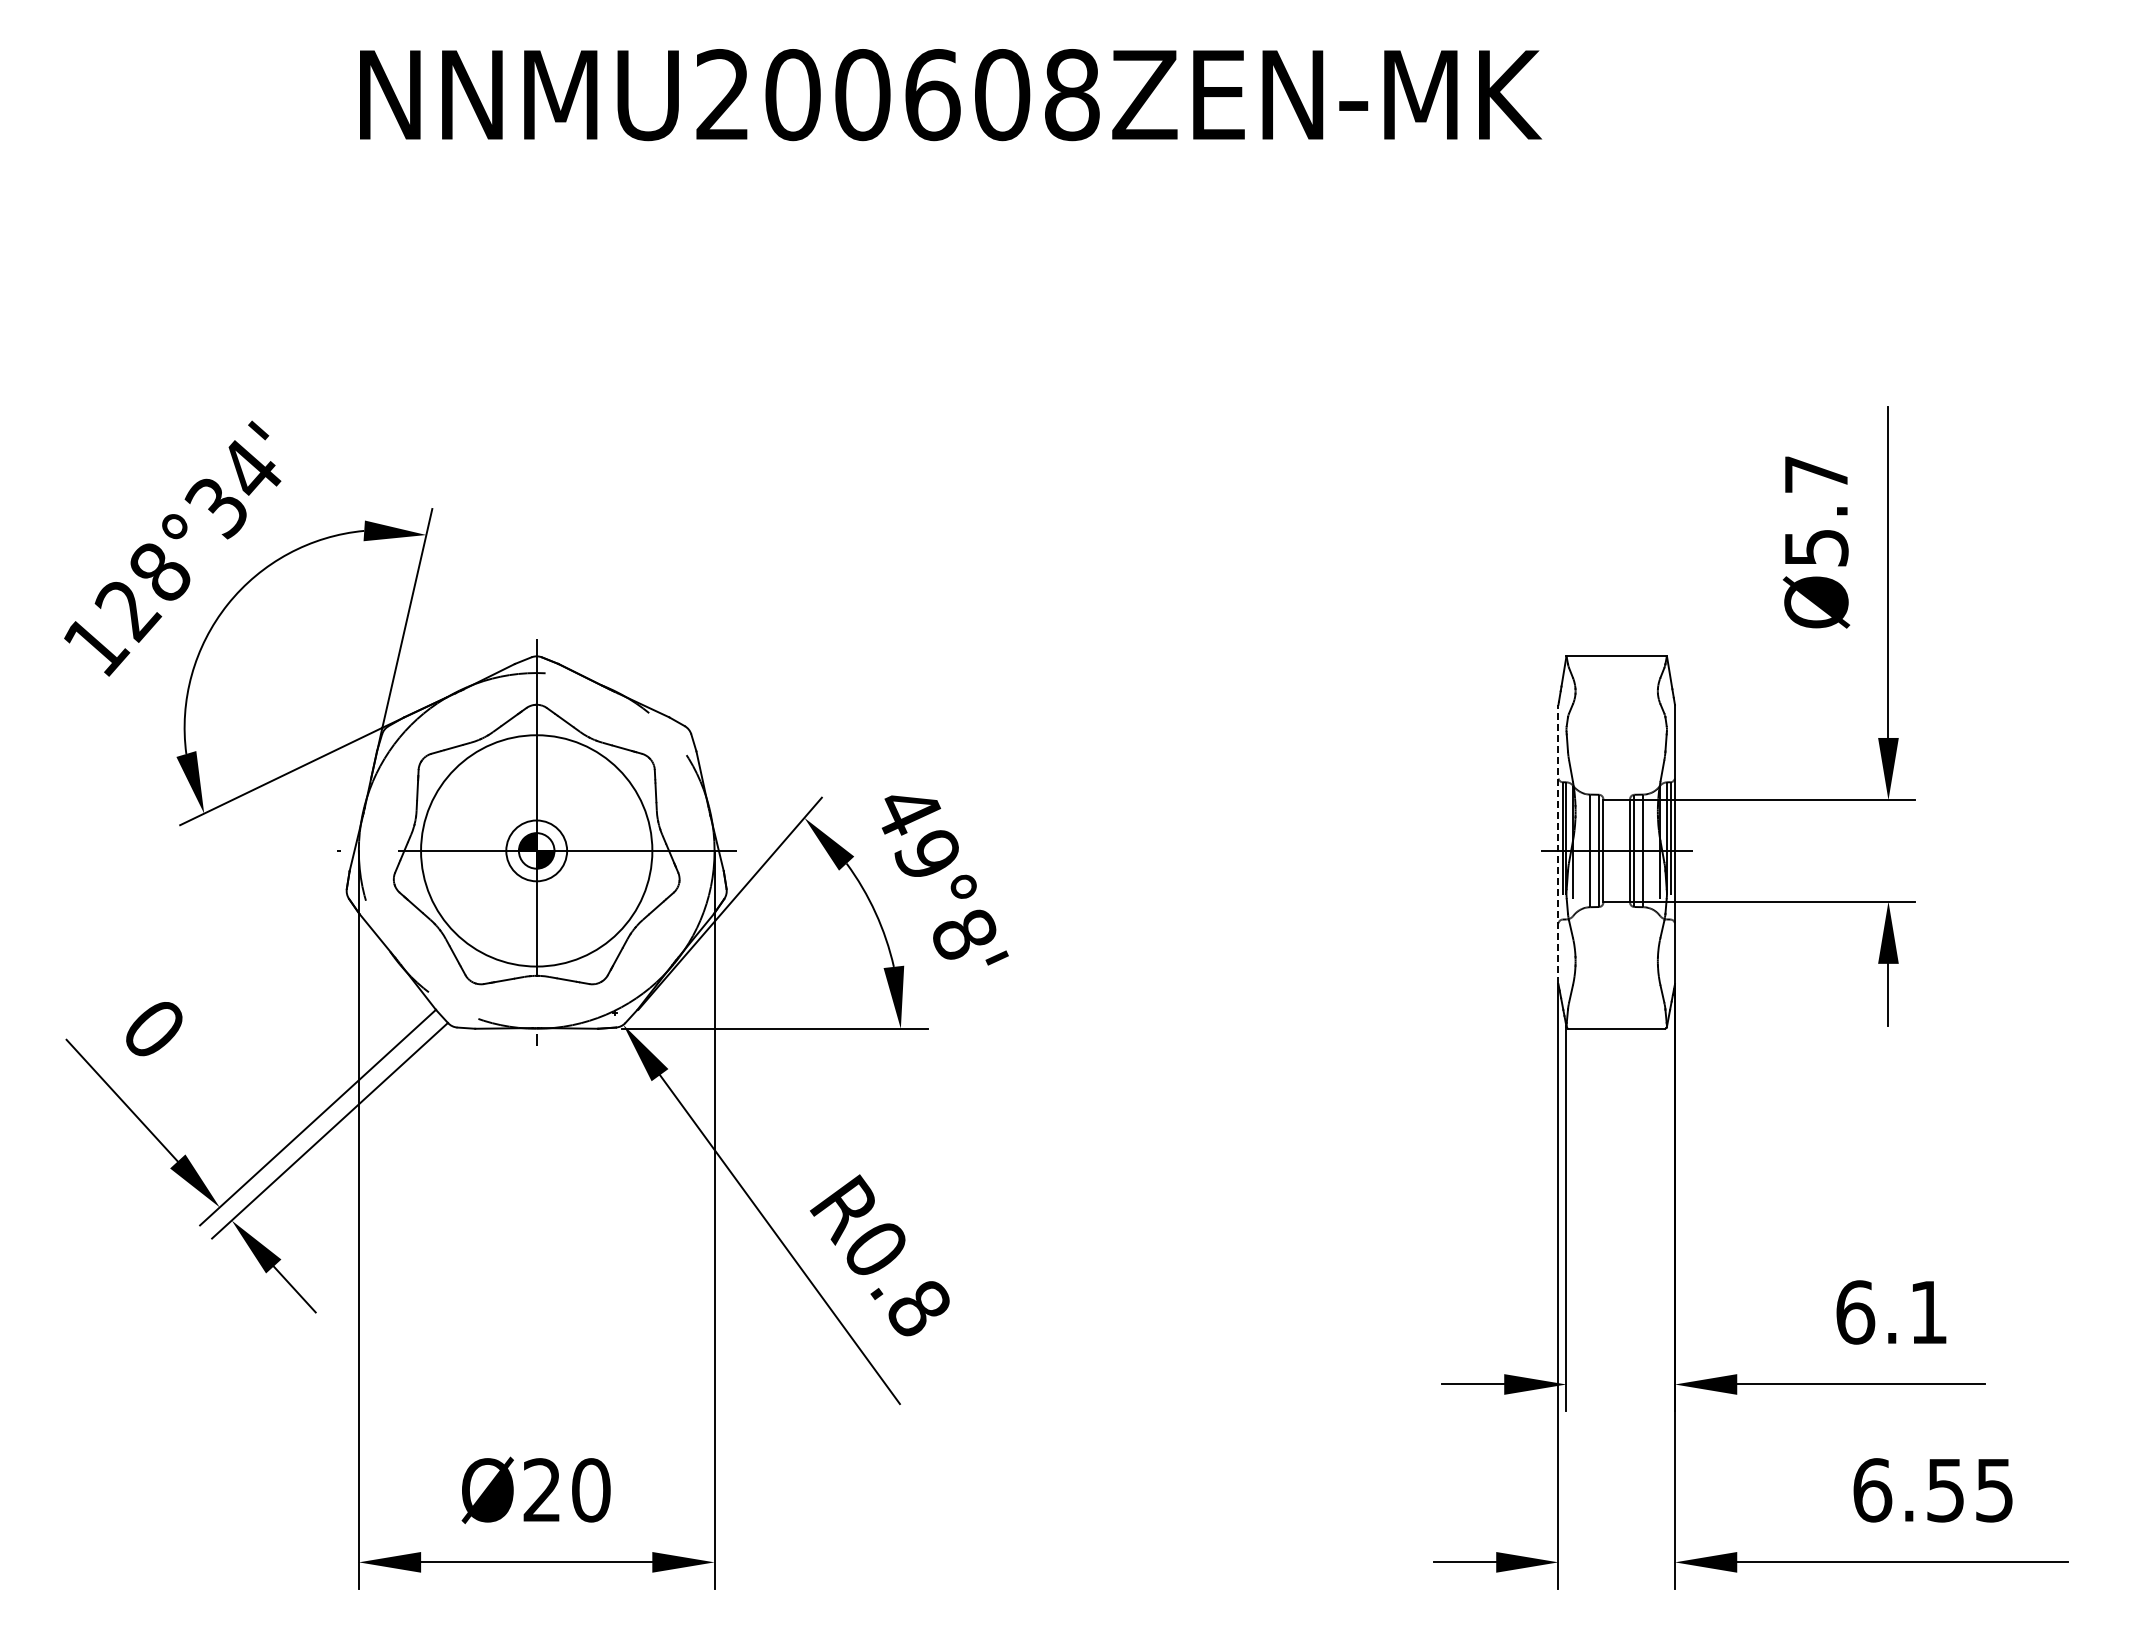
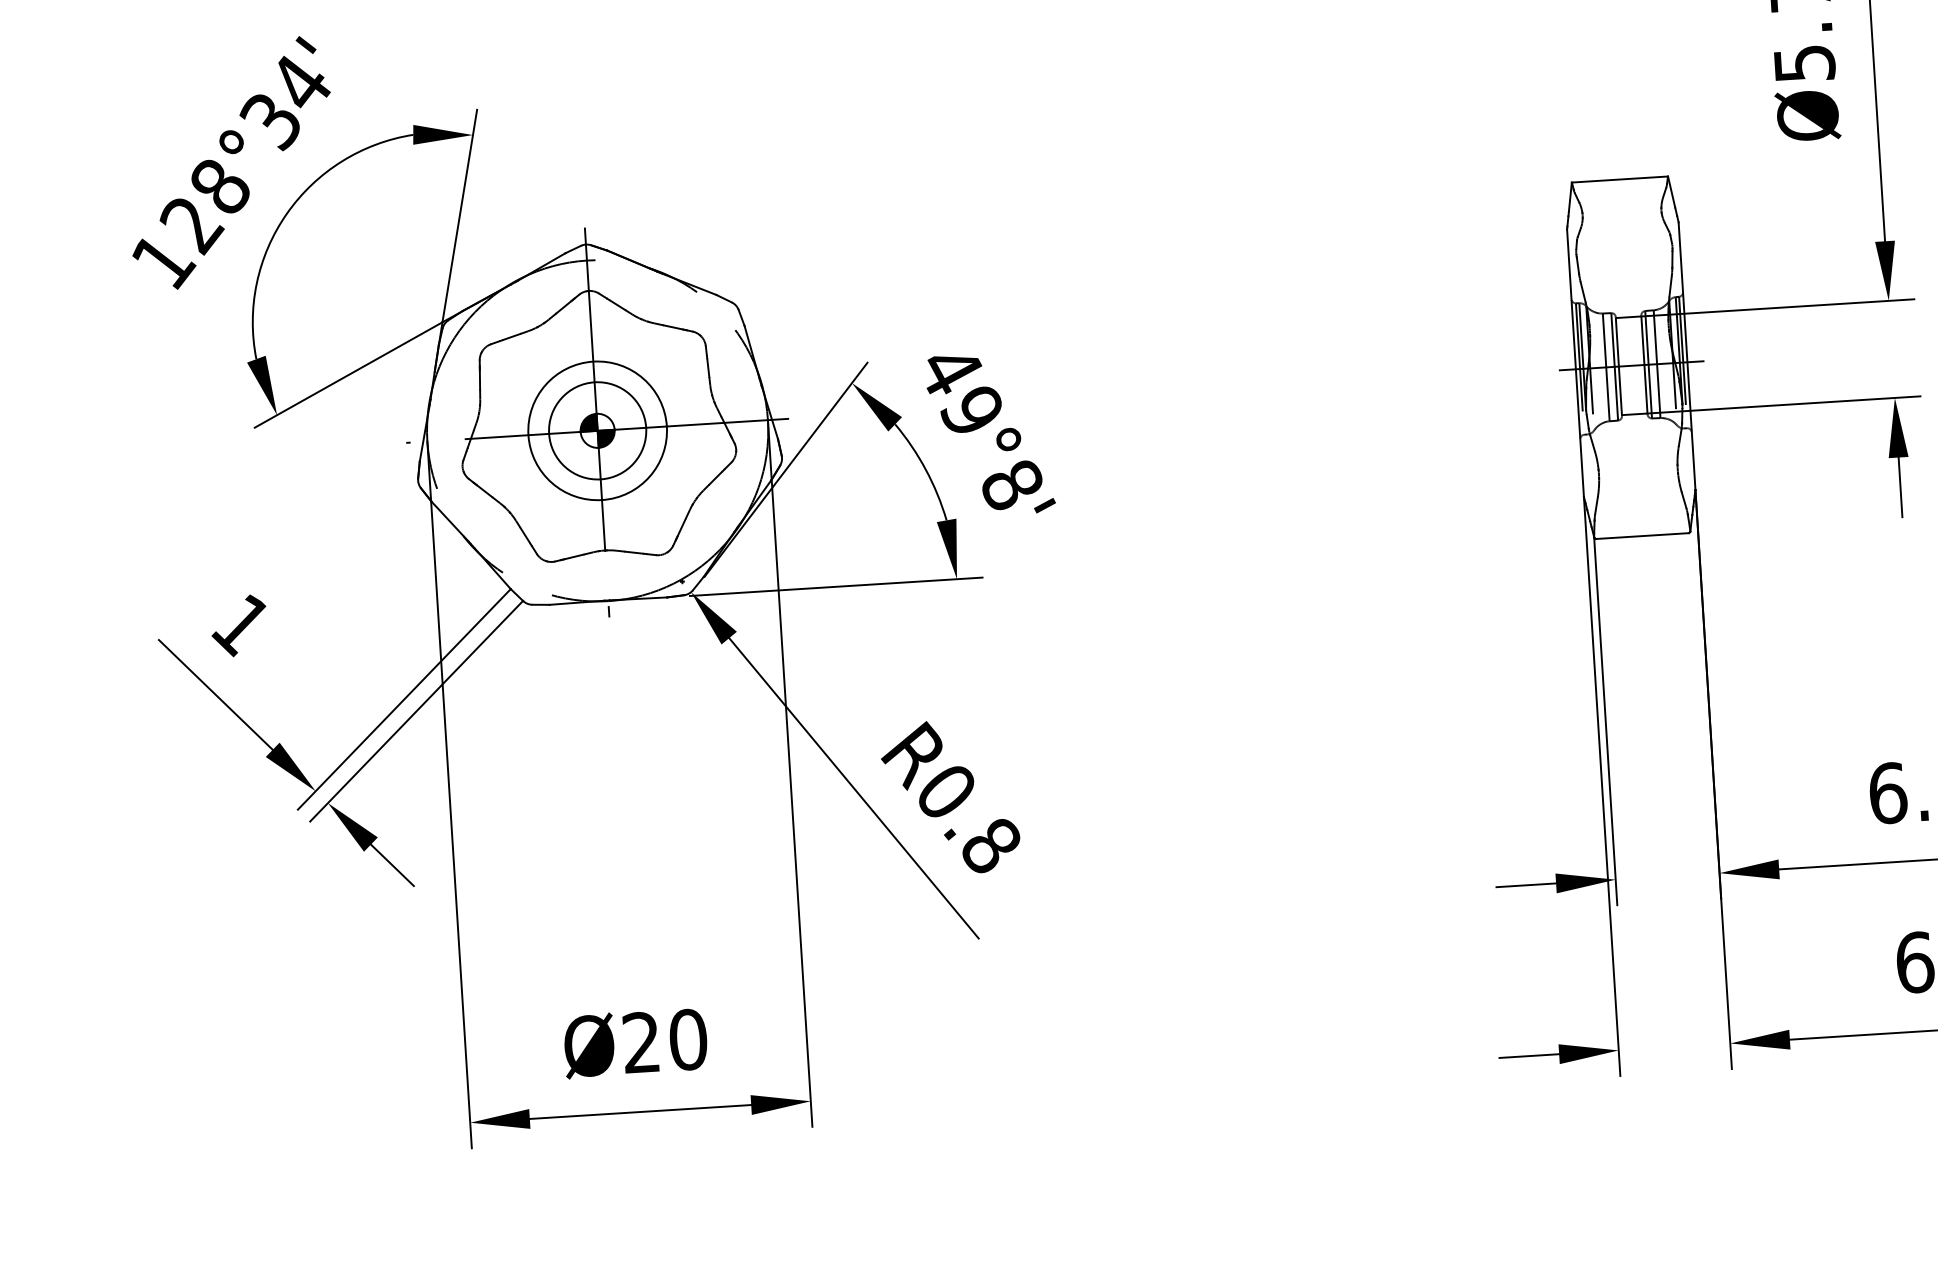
line: (1558, 844) -> (1575, 363), dashed -> solid
circle: (536, 850) -> (597, 430), size x0.62
circle: (536, 850) -> (597, 430), size x1.67
text: (151, 1030) -> (239, 626), 0 -> 1

